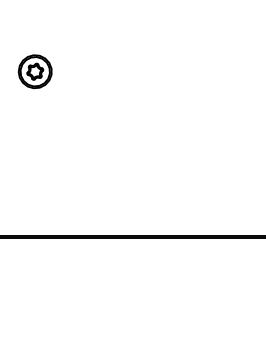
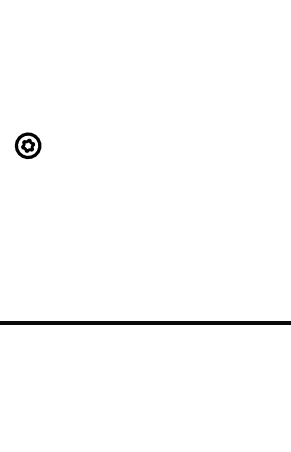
part: (34, 71) -> (27, 145), size x0.7

